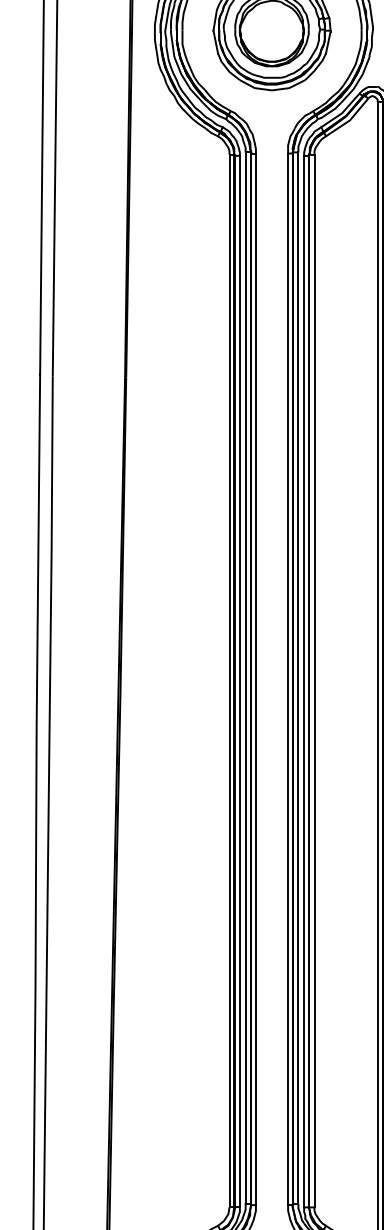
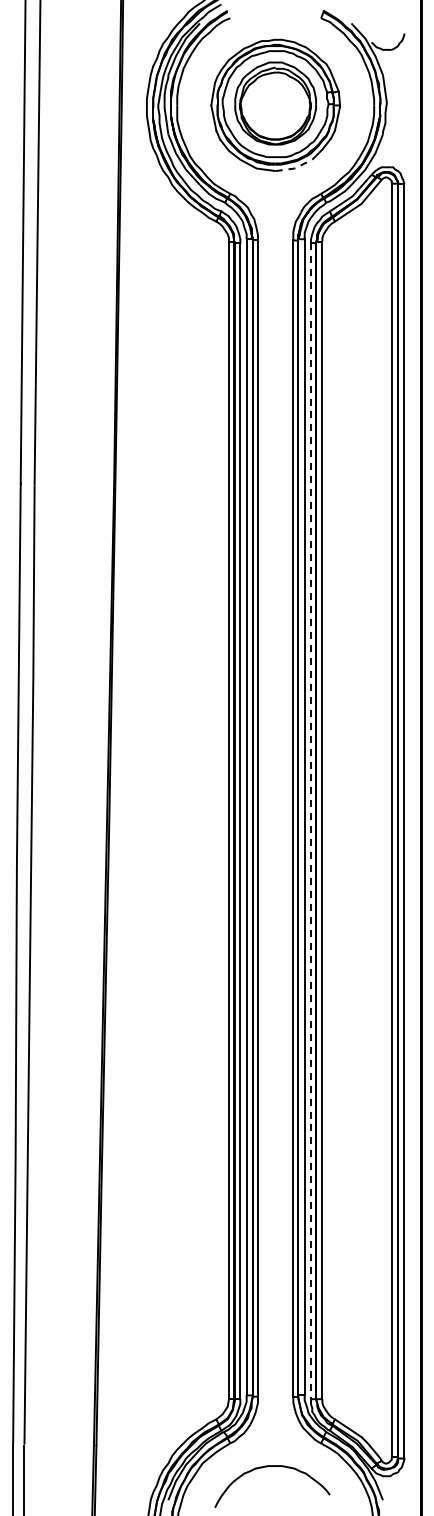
line: (289, 88) -> (294, 168), solid -> dashed
line: (304, 681) -> (311, 821), solid -> dashed

